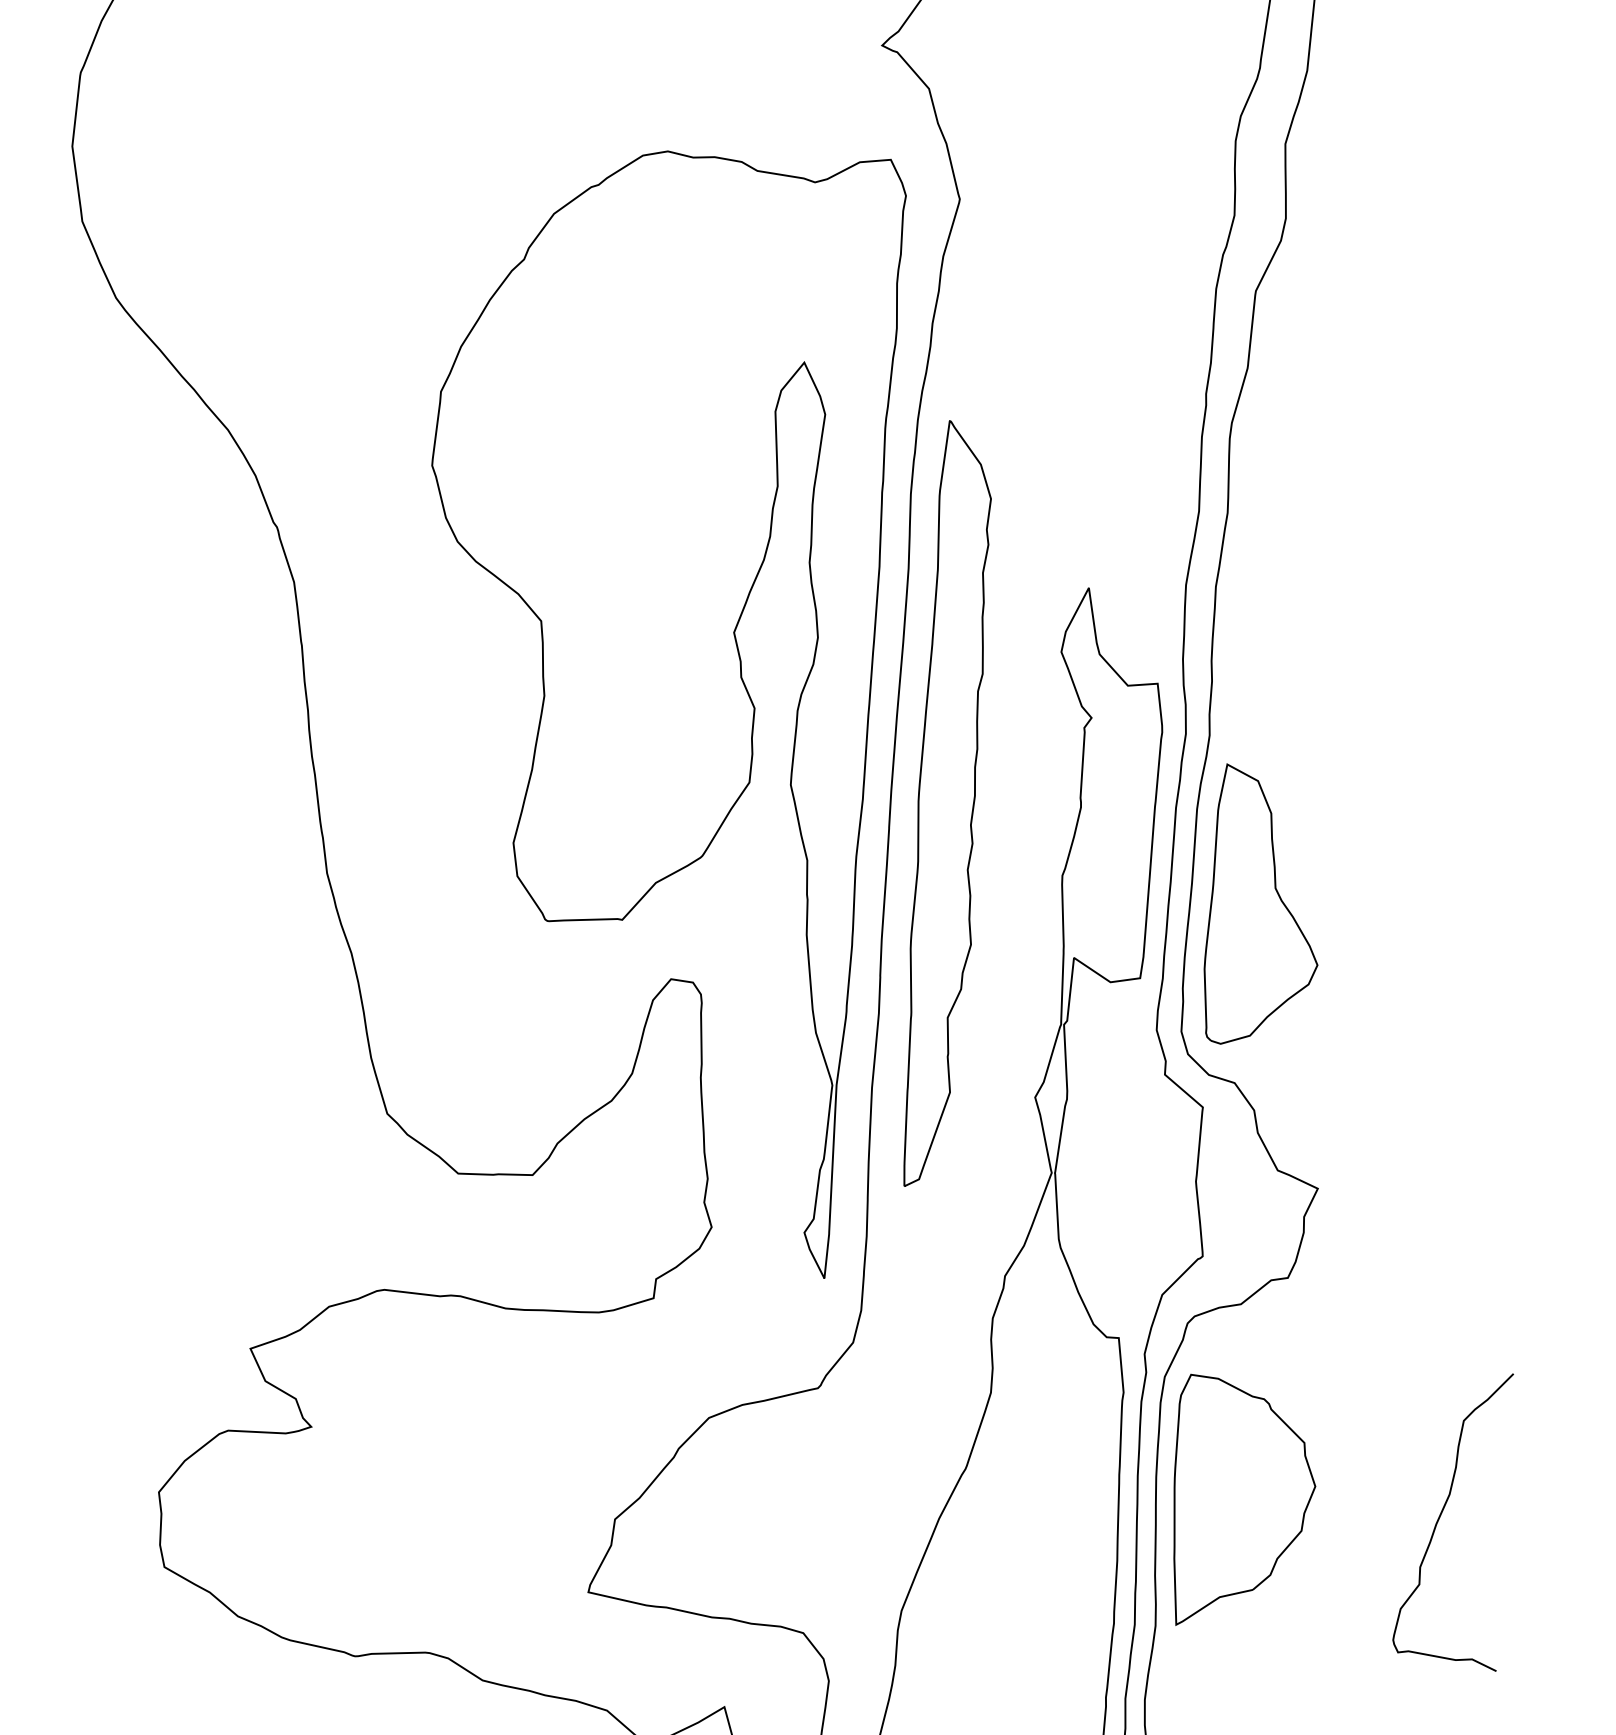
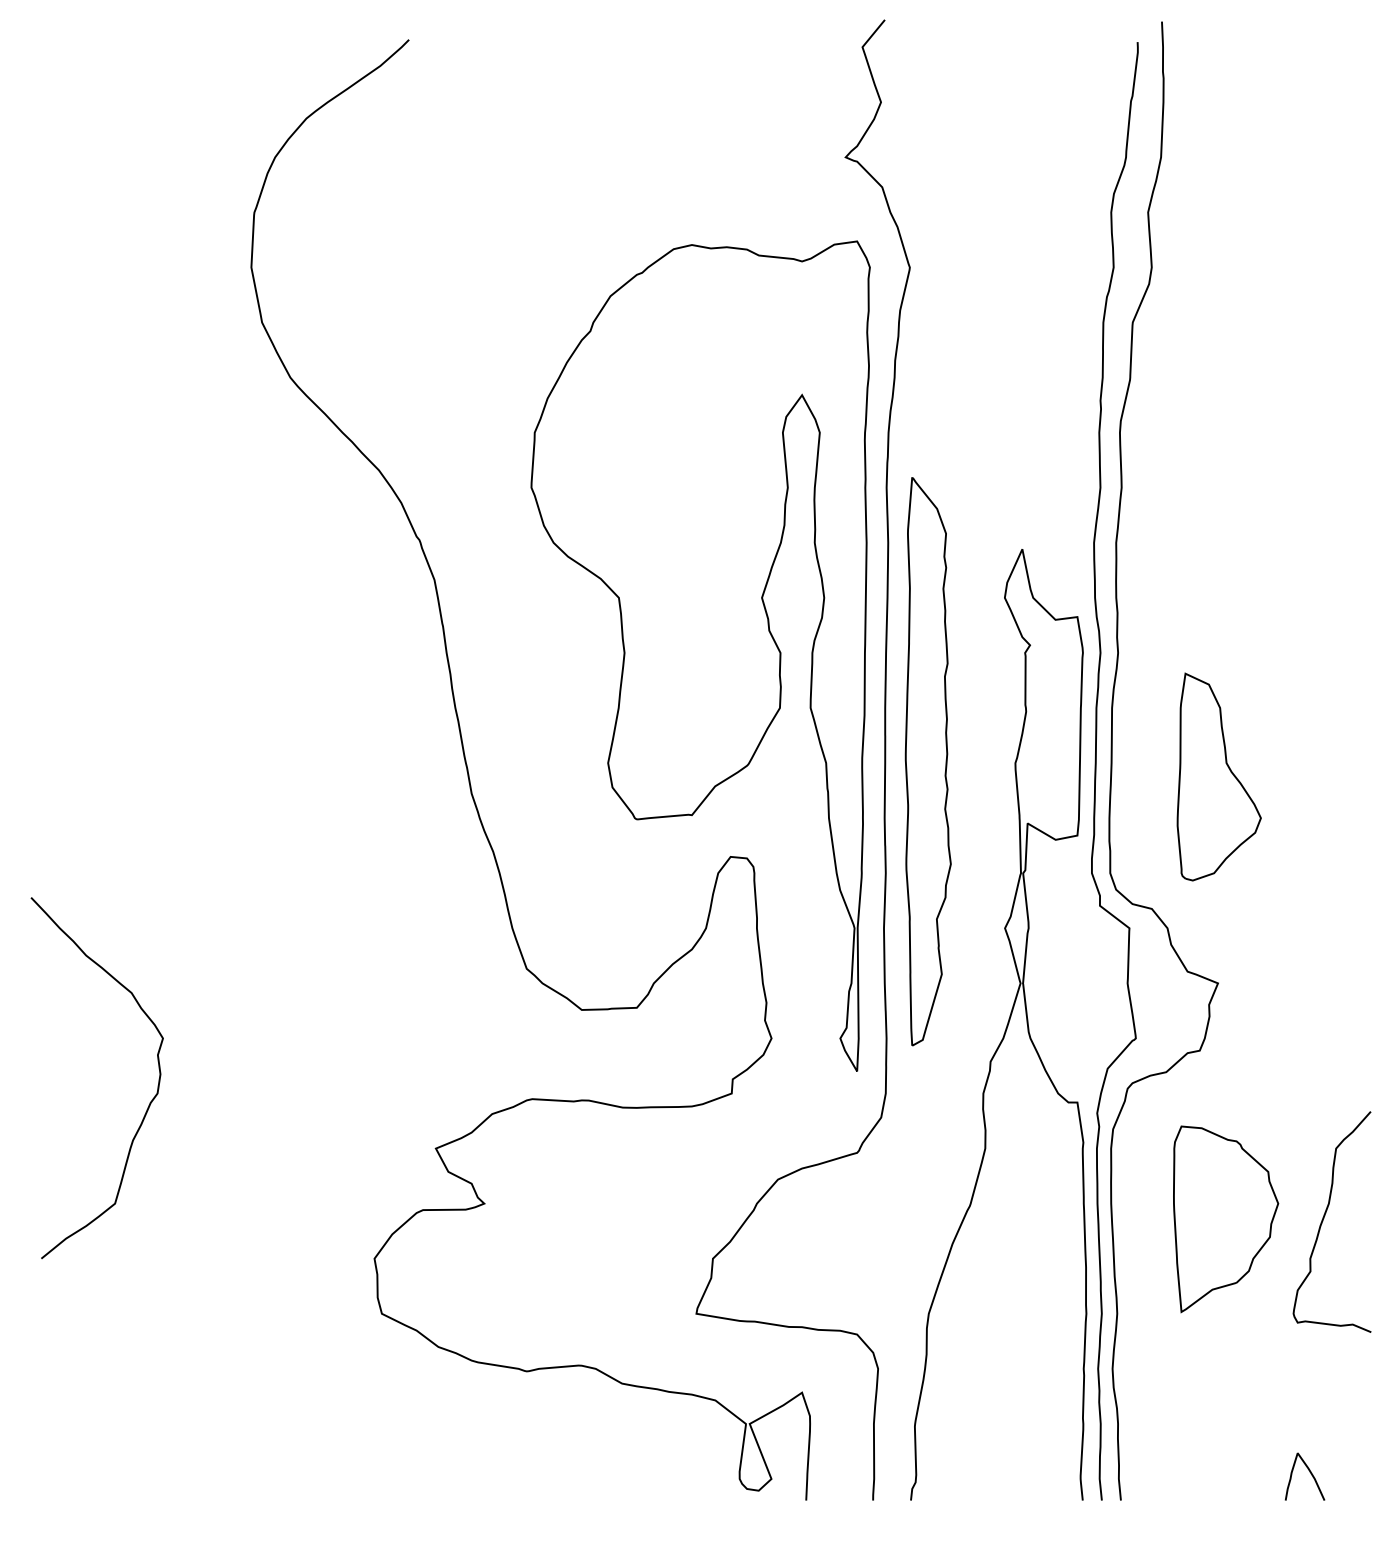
part: (947, 804) -> (927, 761), moved
part: (1263, 905) -> (1218, 776), moved
part: (1244, 1503) -> (1226, 1219), moved

